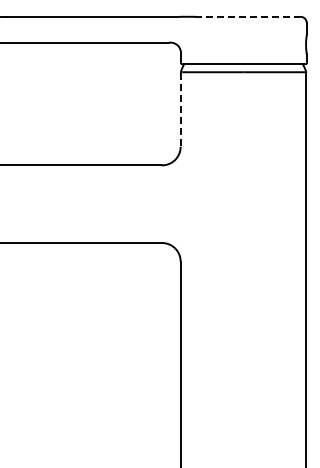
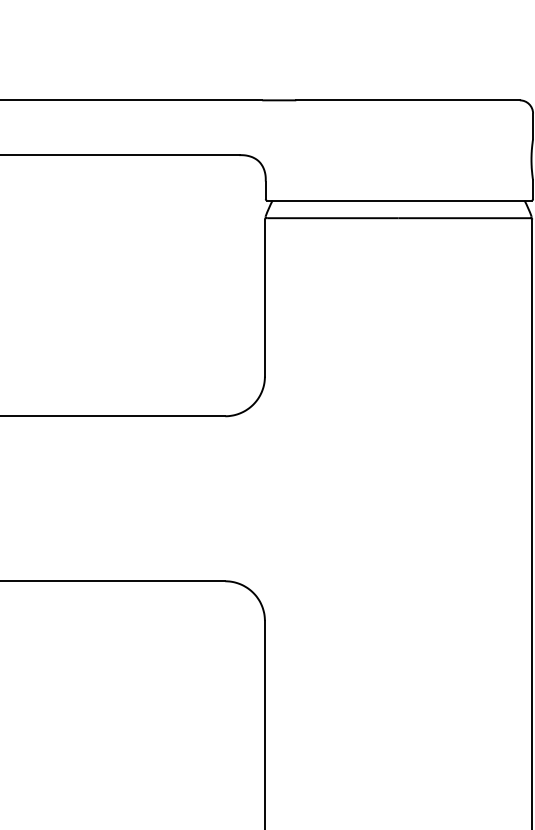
line: (248, 16) -> (409, 99), dashed -> solid
line: (180, 109) -> (264, 297), dashed -> solid

